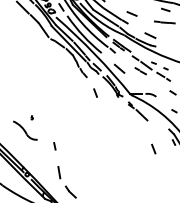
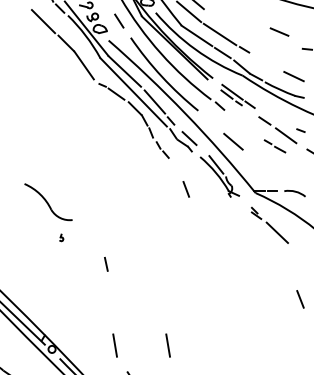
line: (131, 13) -> (278, 31), moved
part: (25, 130) -> (48, 201), moved
line: (54, 146) -> (105, 264), moved
line: (86, 172) -> (168, 345), added

